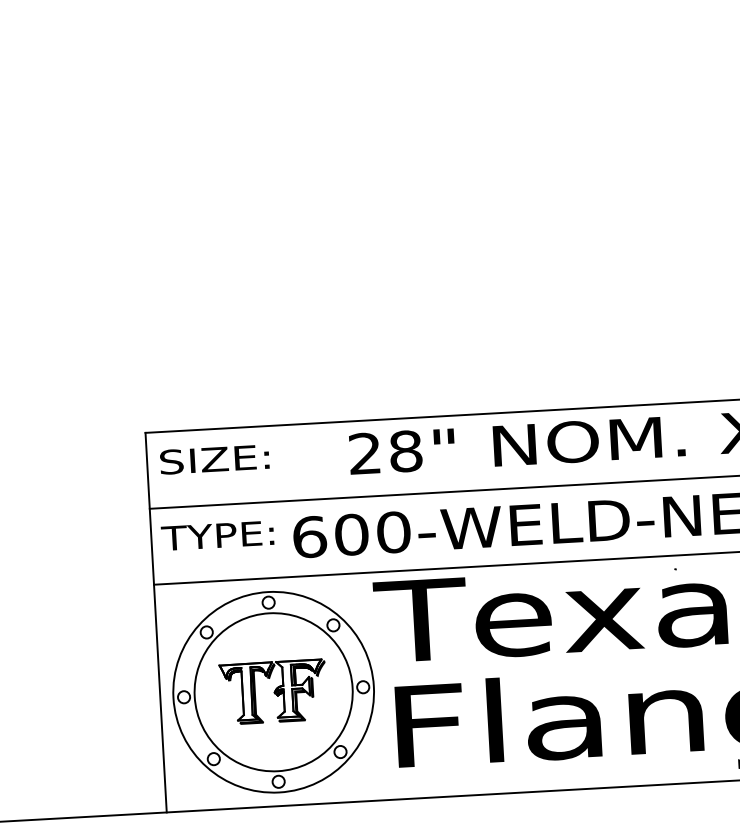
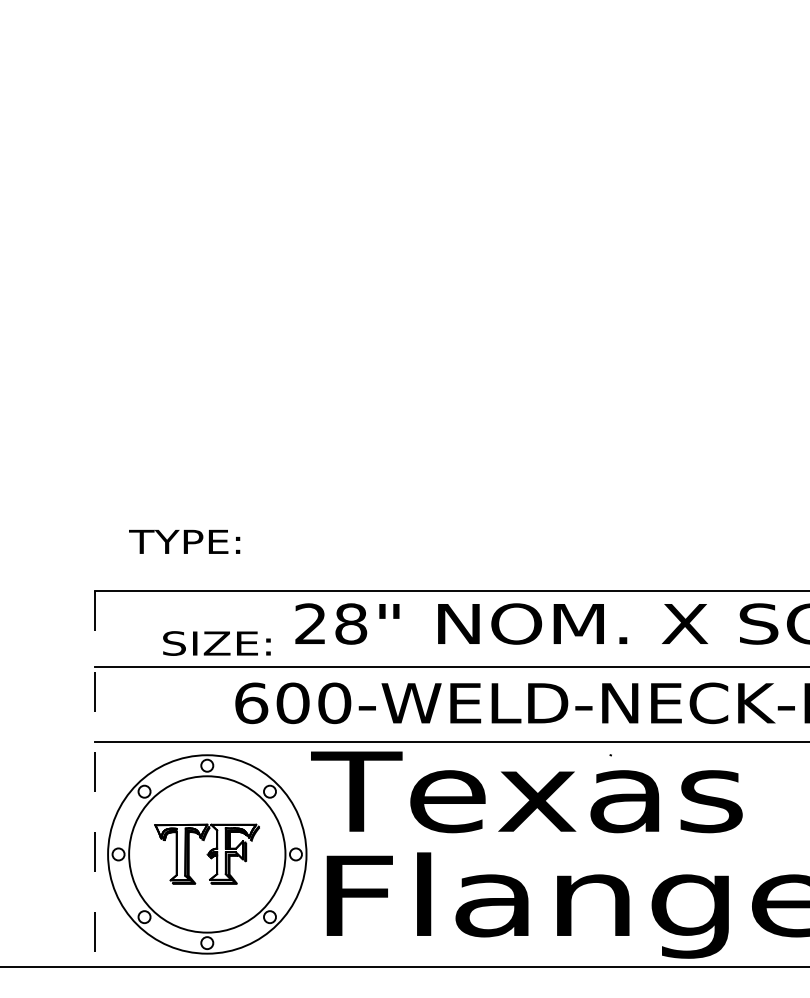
text: (214, 459) -> (216, 643), moved
text: (217, 535) -> (184, 541), moved
line: (156, 622) -> (95, 779), solid -> dashed

